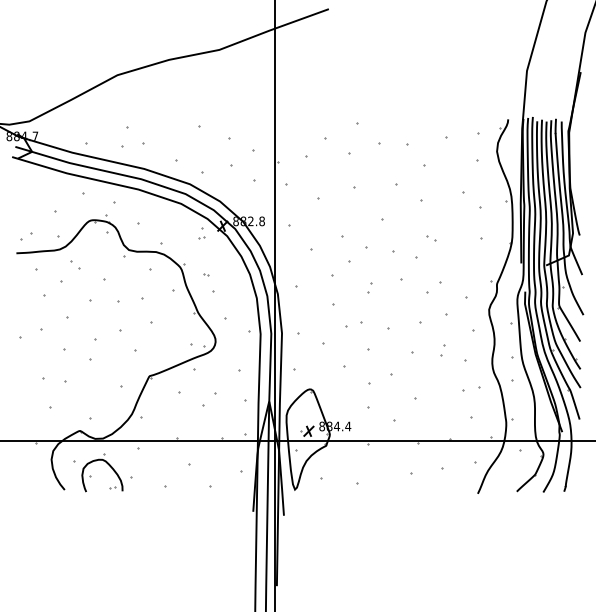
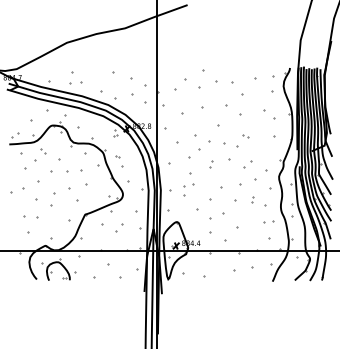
part: (353, 325) -> (188, 185), moved

